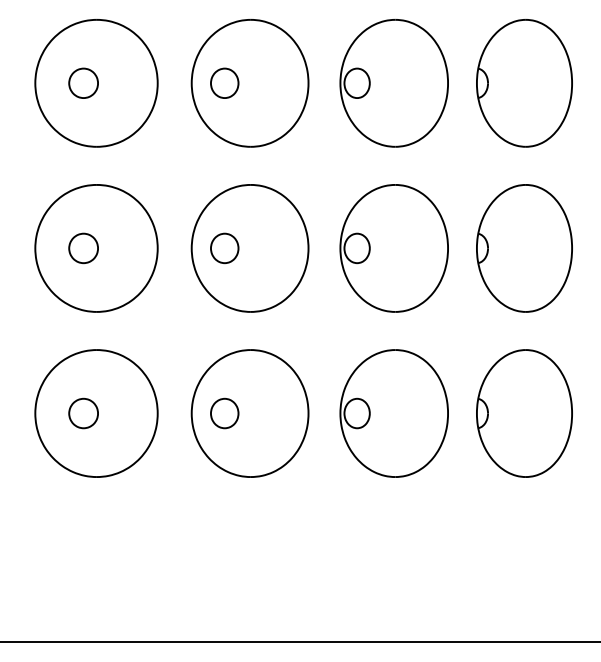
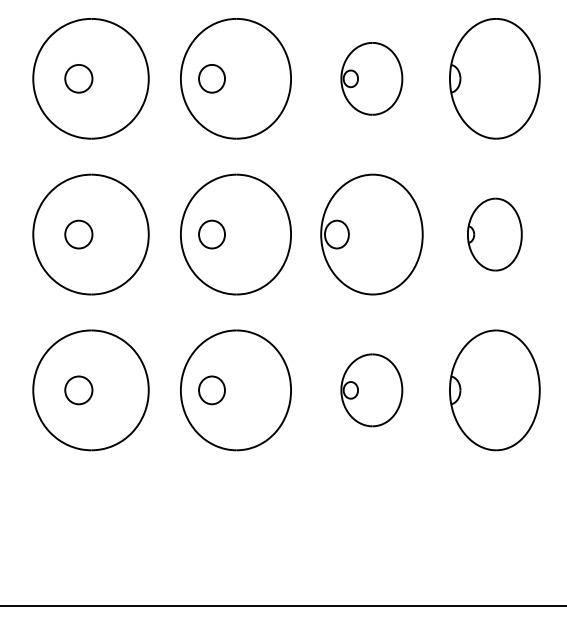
part: (393, 83) -> (371, 78), size x0.6
part: (524, 248) -> (494, 234), size x0.6
part: (393, 413) -> (371, 390), size x0.6

